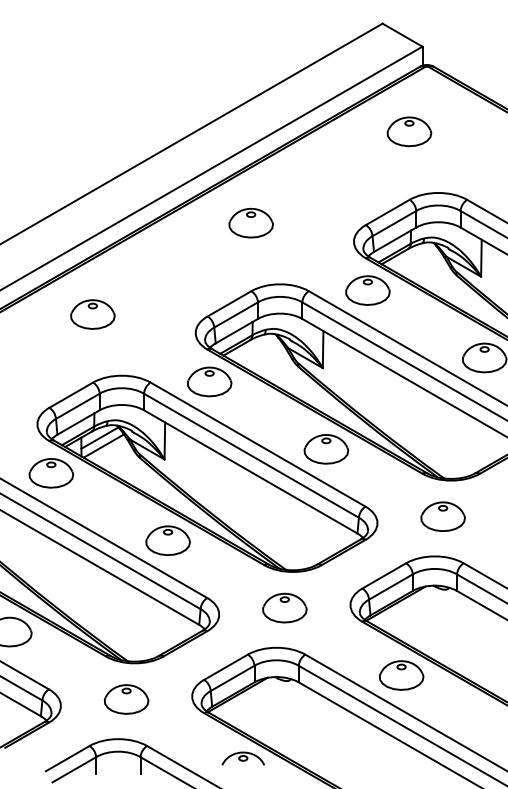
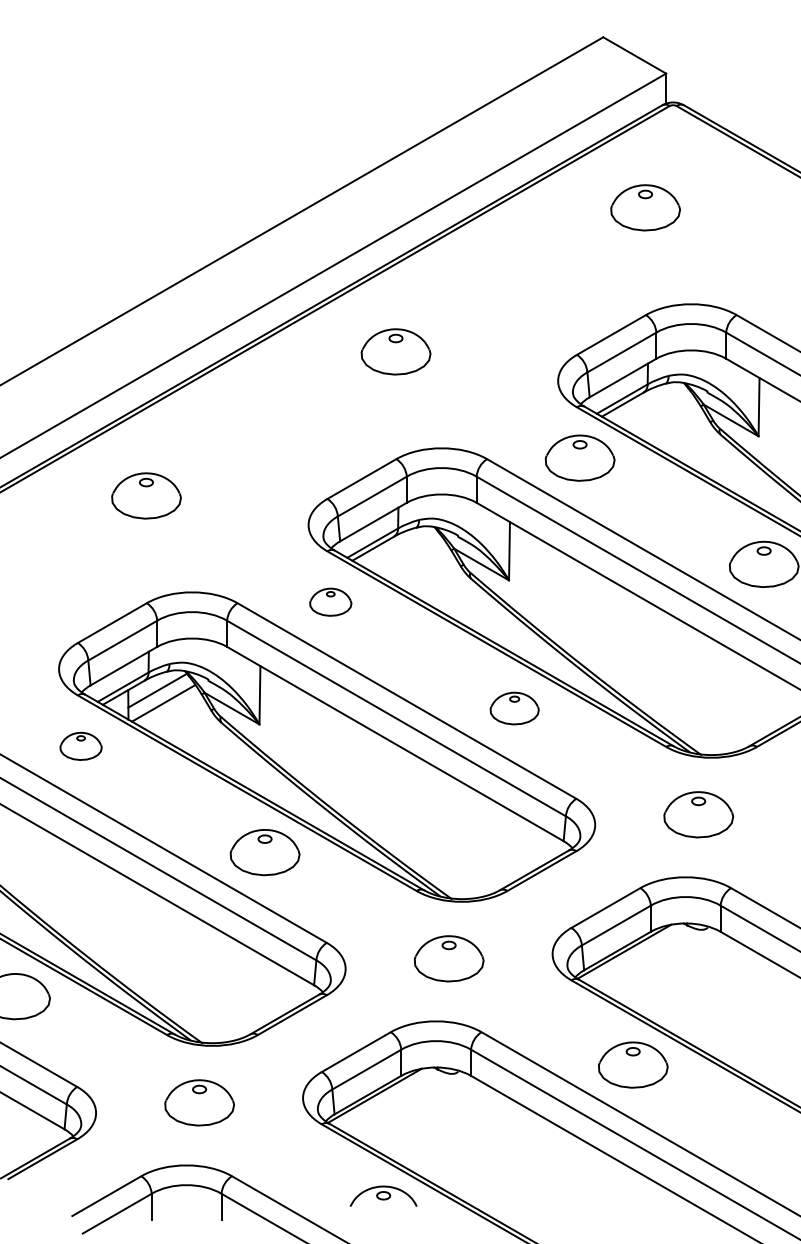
part: (209, 381) -> (330, 601), size x0.6
part: (326, 449) -> (514, 708), size x0.7
part: (51, 473) -> (81, 746), size x0.6

